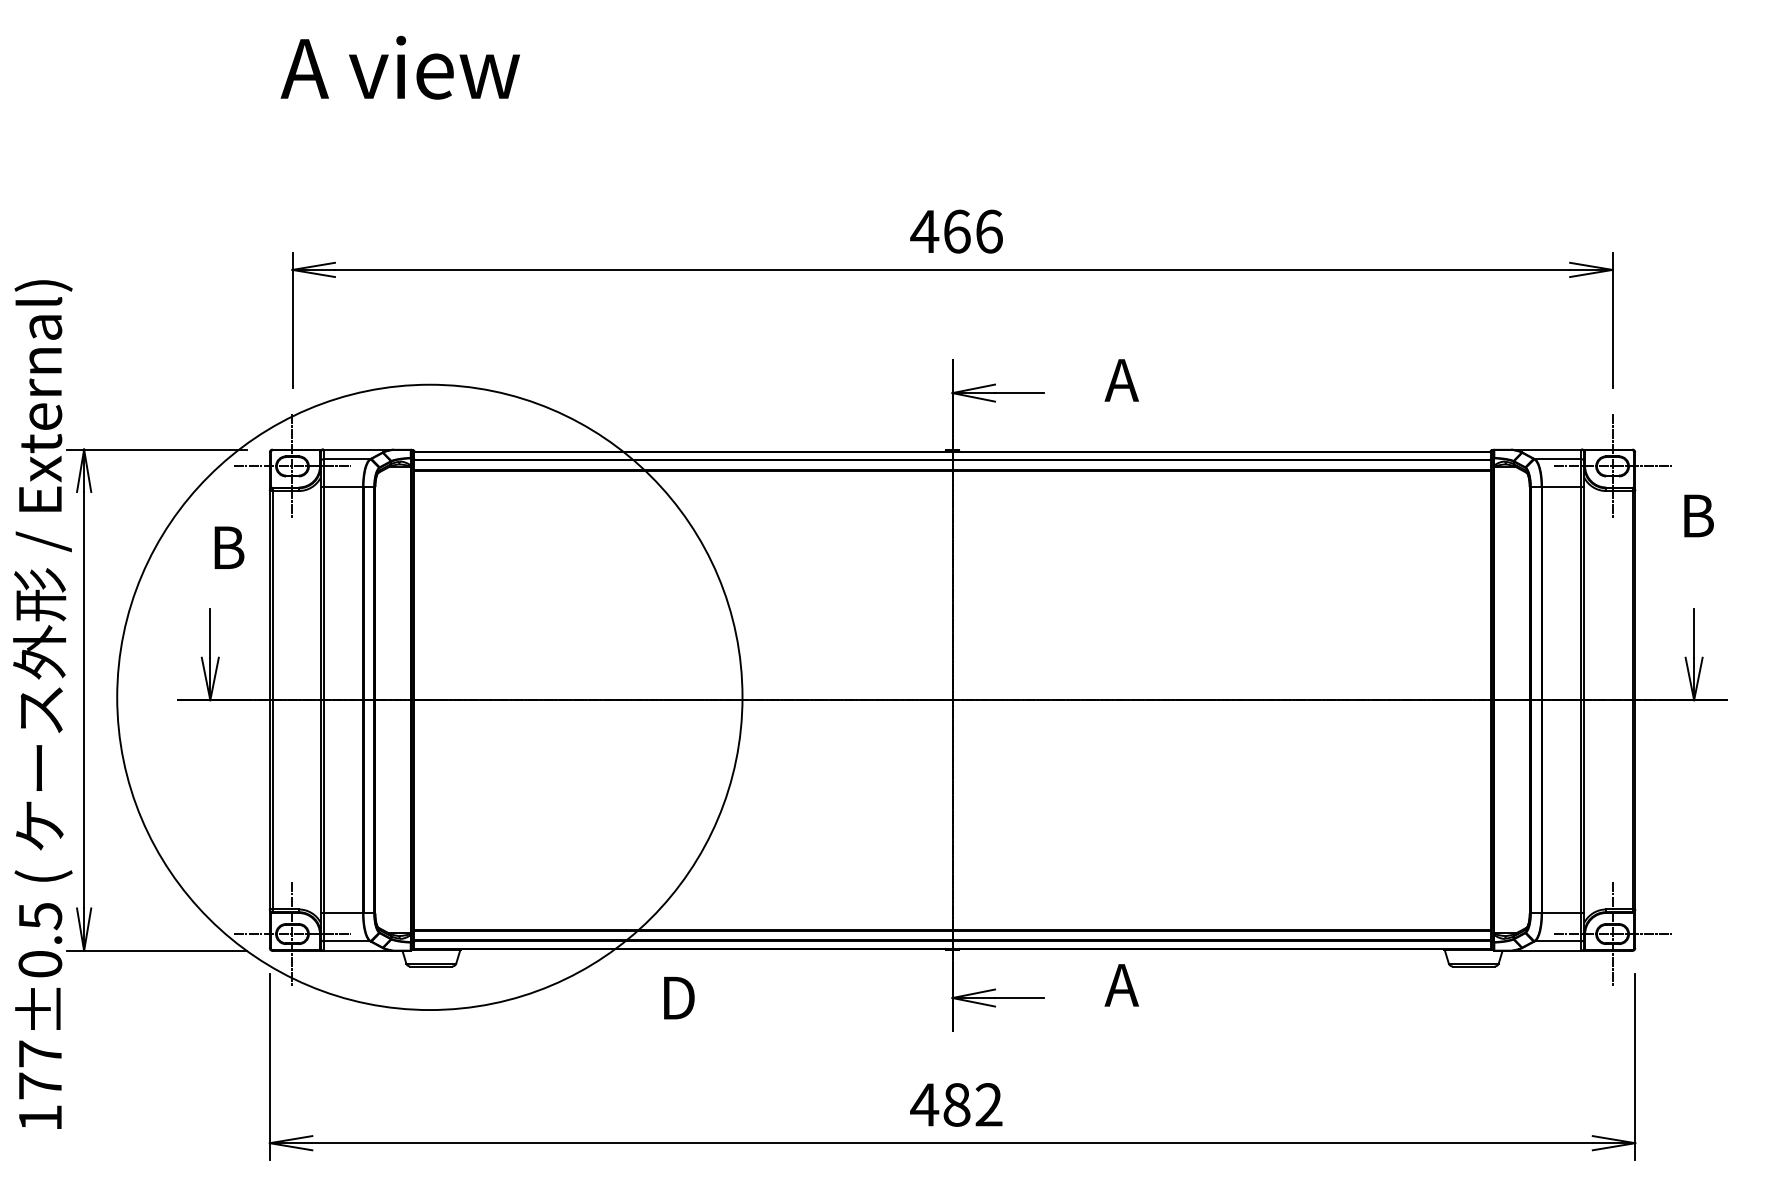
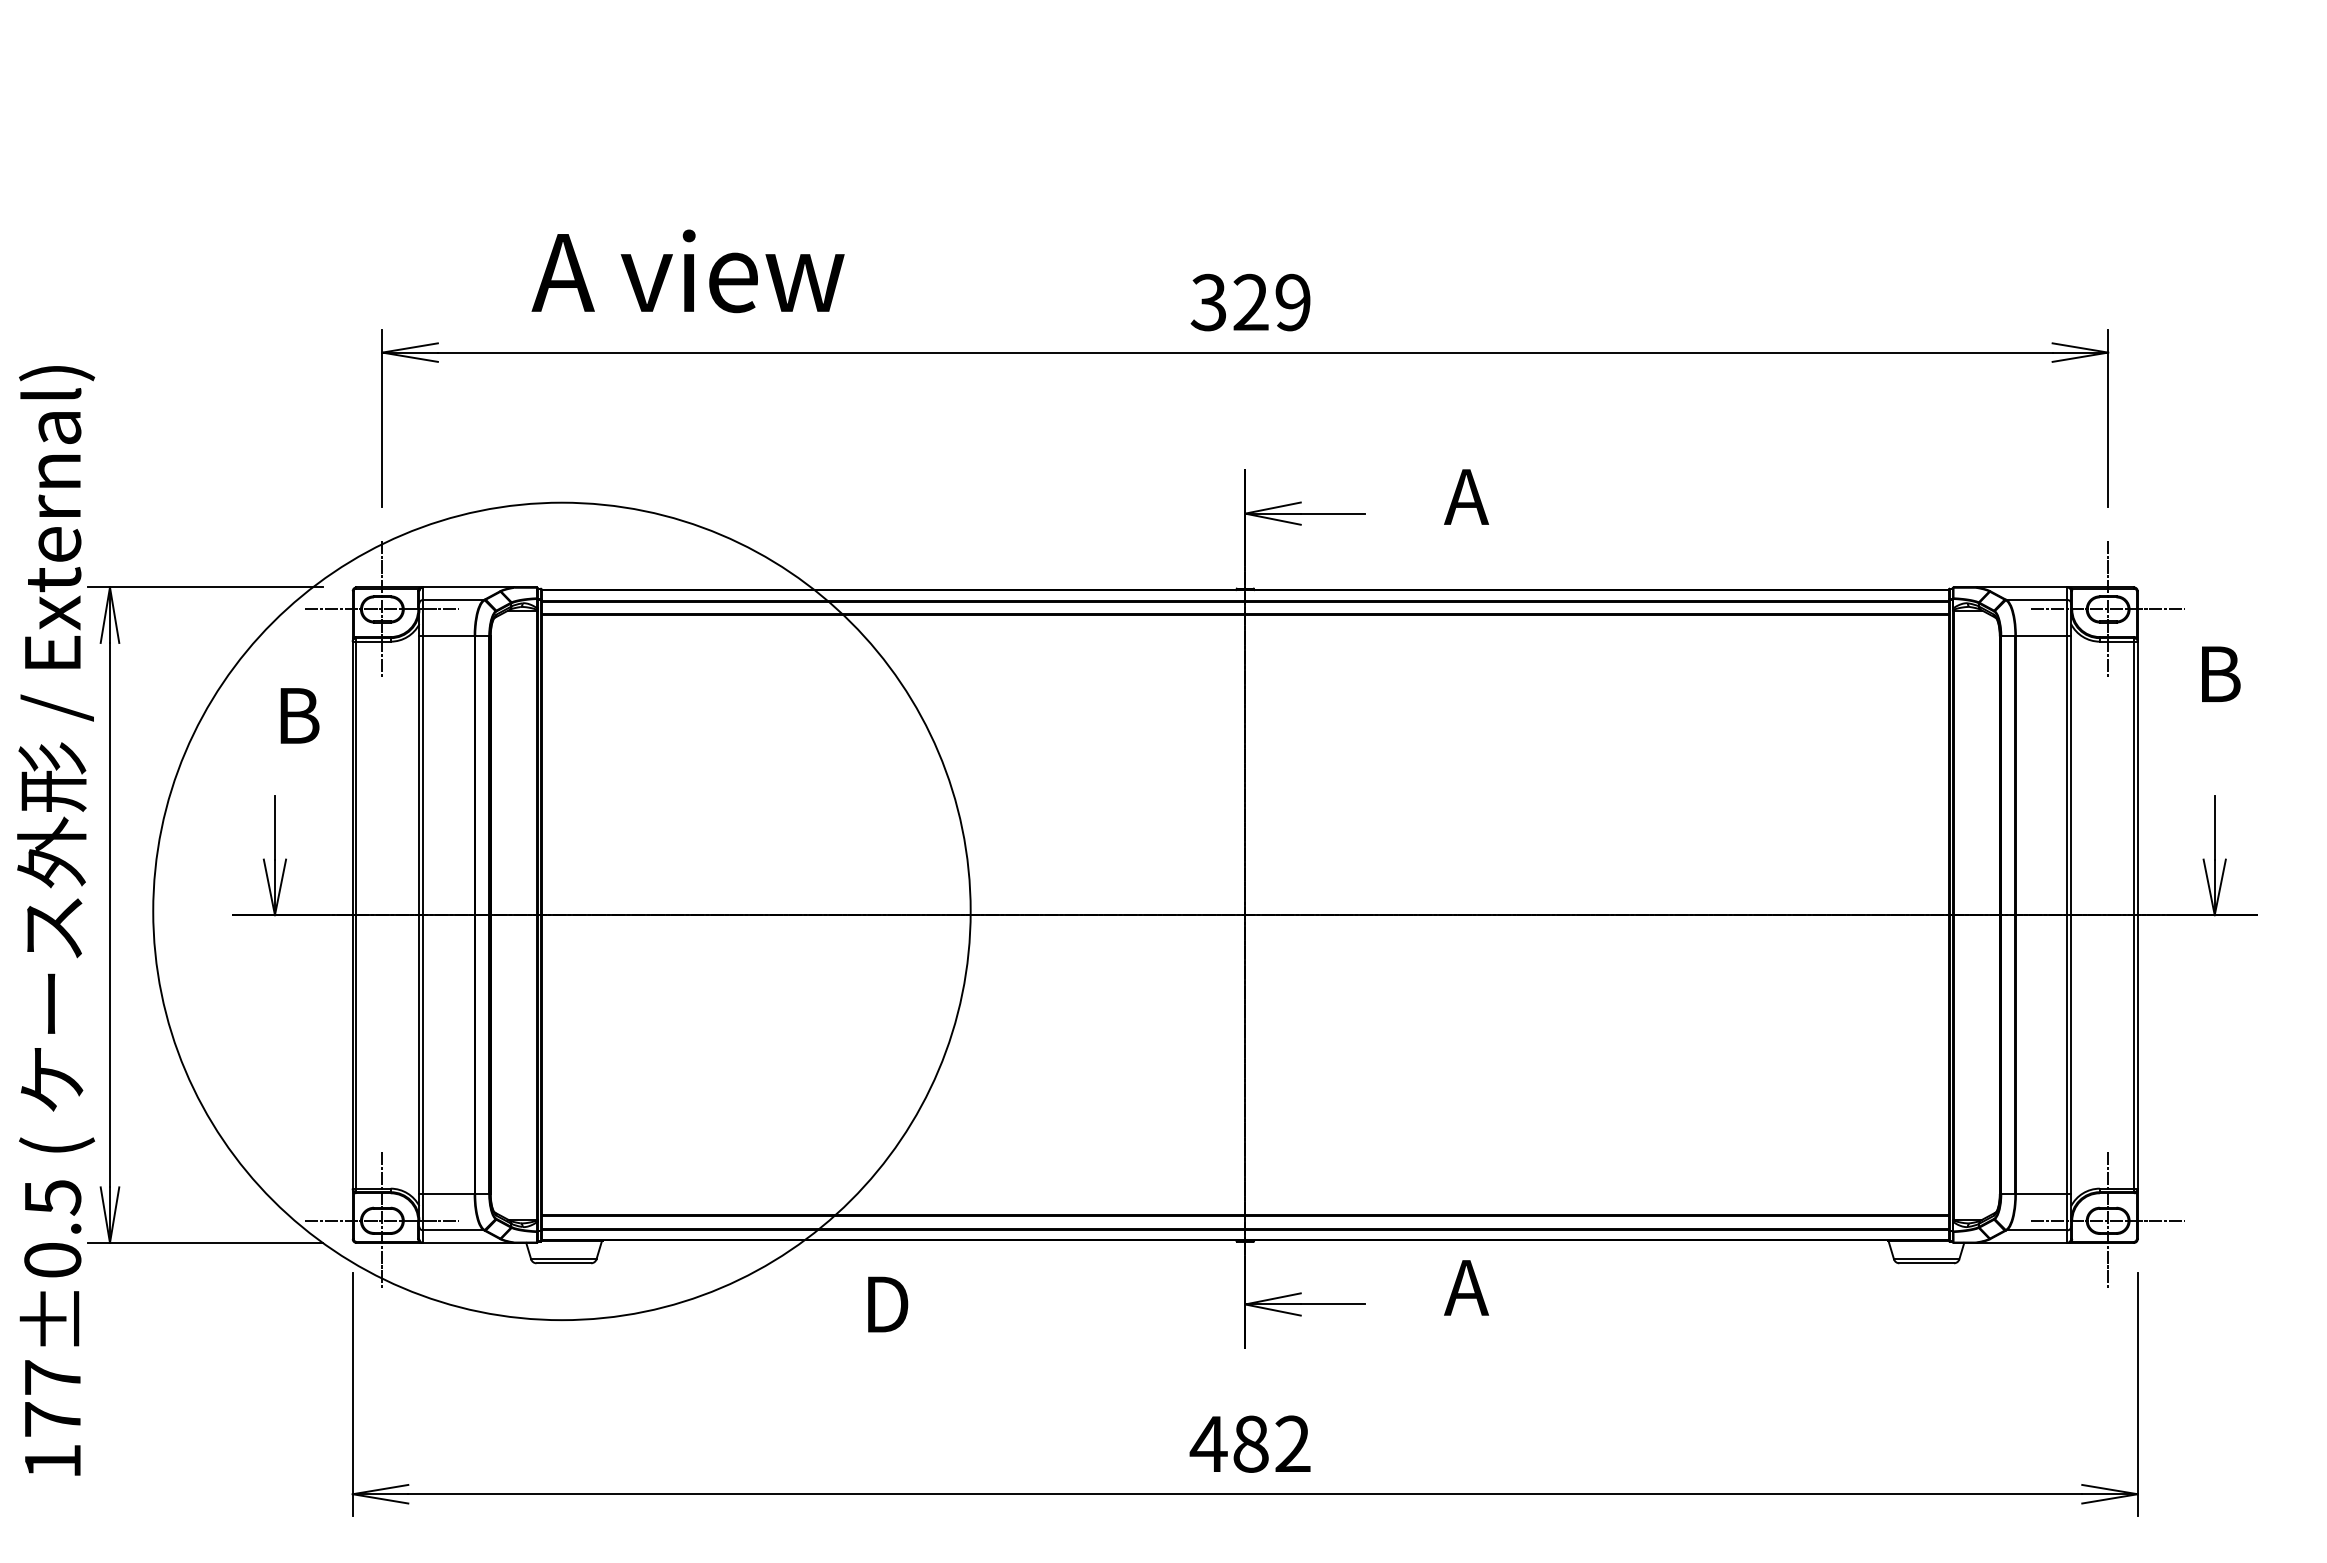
text: (399, 67) -> (686, 270), moved
text: (956, 231) -> (1250, 302), 466 -> 329

